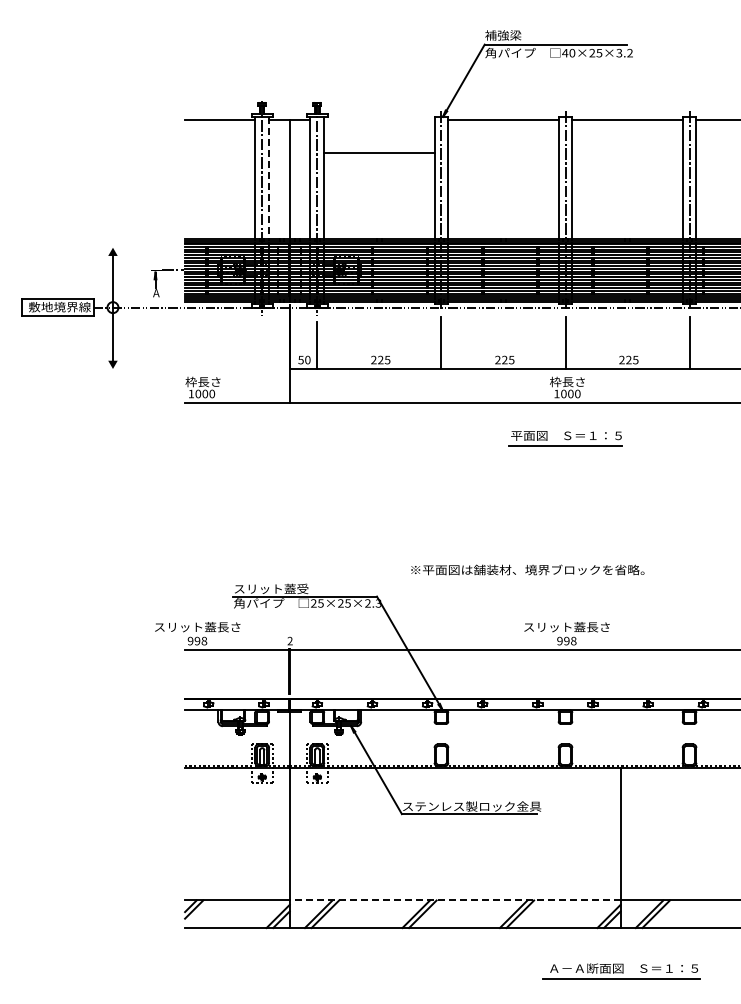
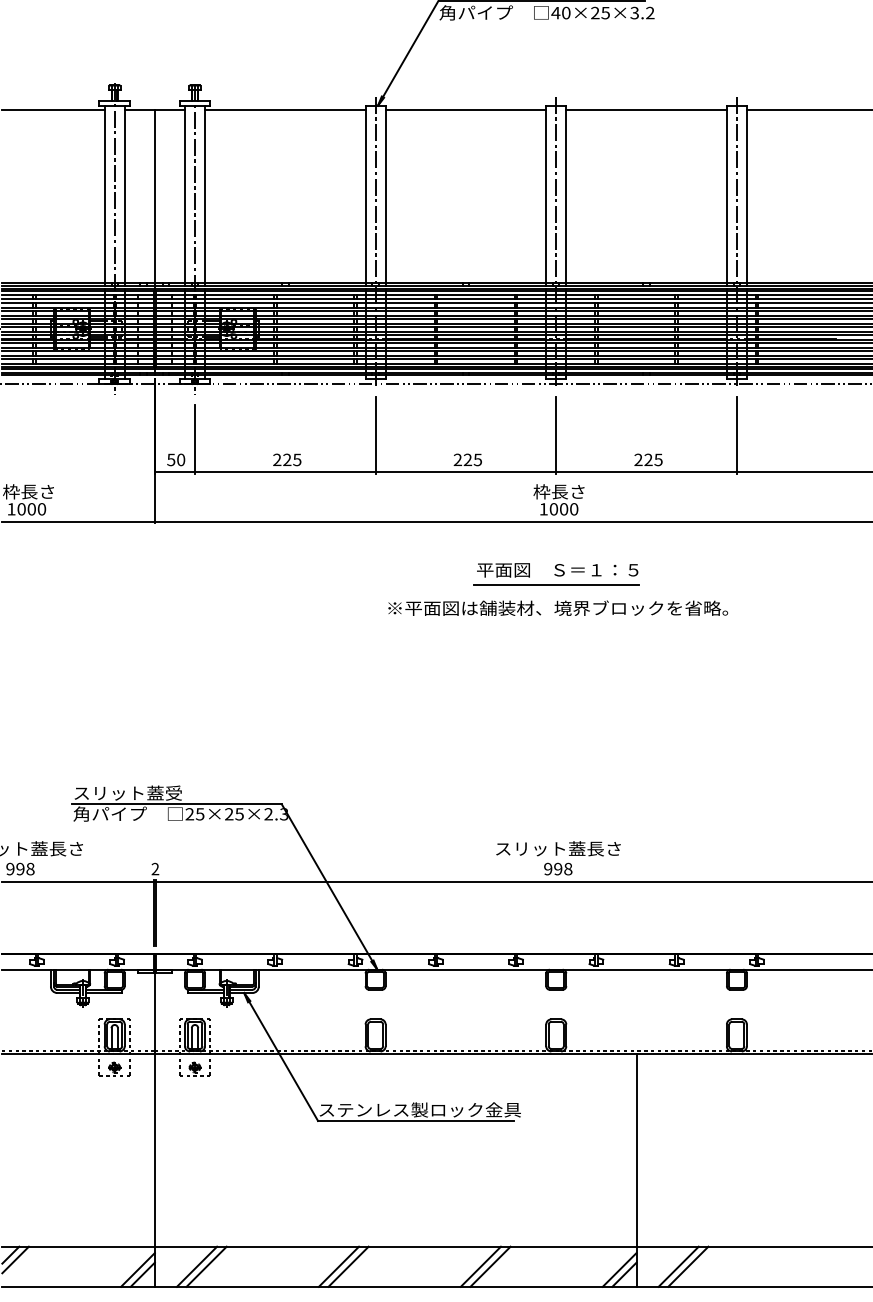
line: (379, 152) -> (285, 109), moved
line: (269, 177) -> (125, 194), dashed -> solid
text: (527, 569) -> (557, 607), moved
line: (454, 900) -> (394, 1246), dashed -> solid

